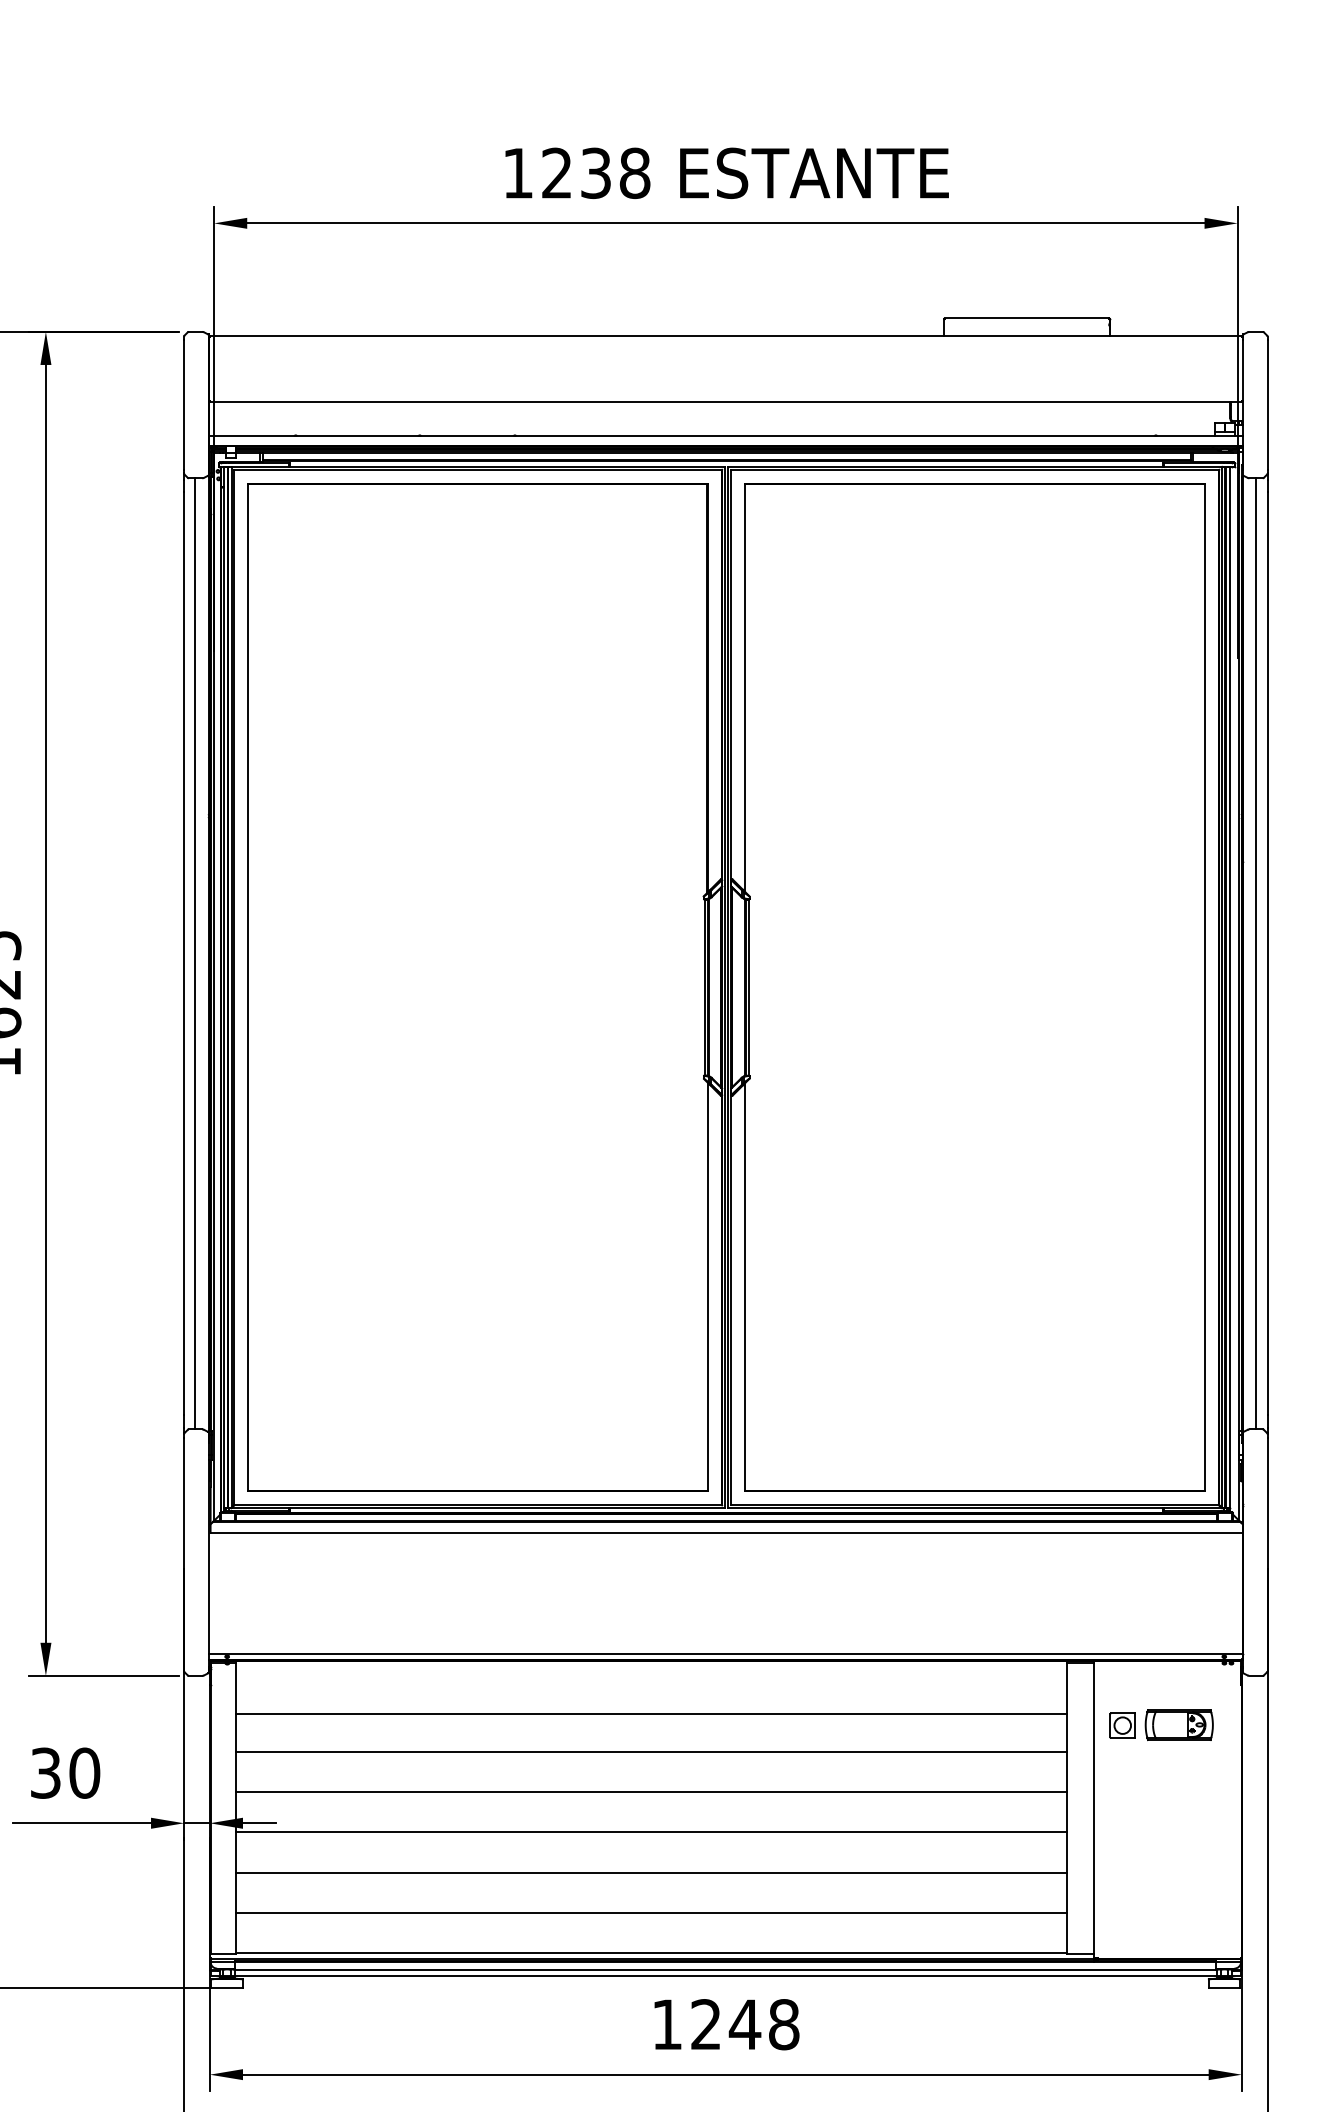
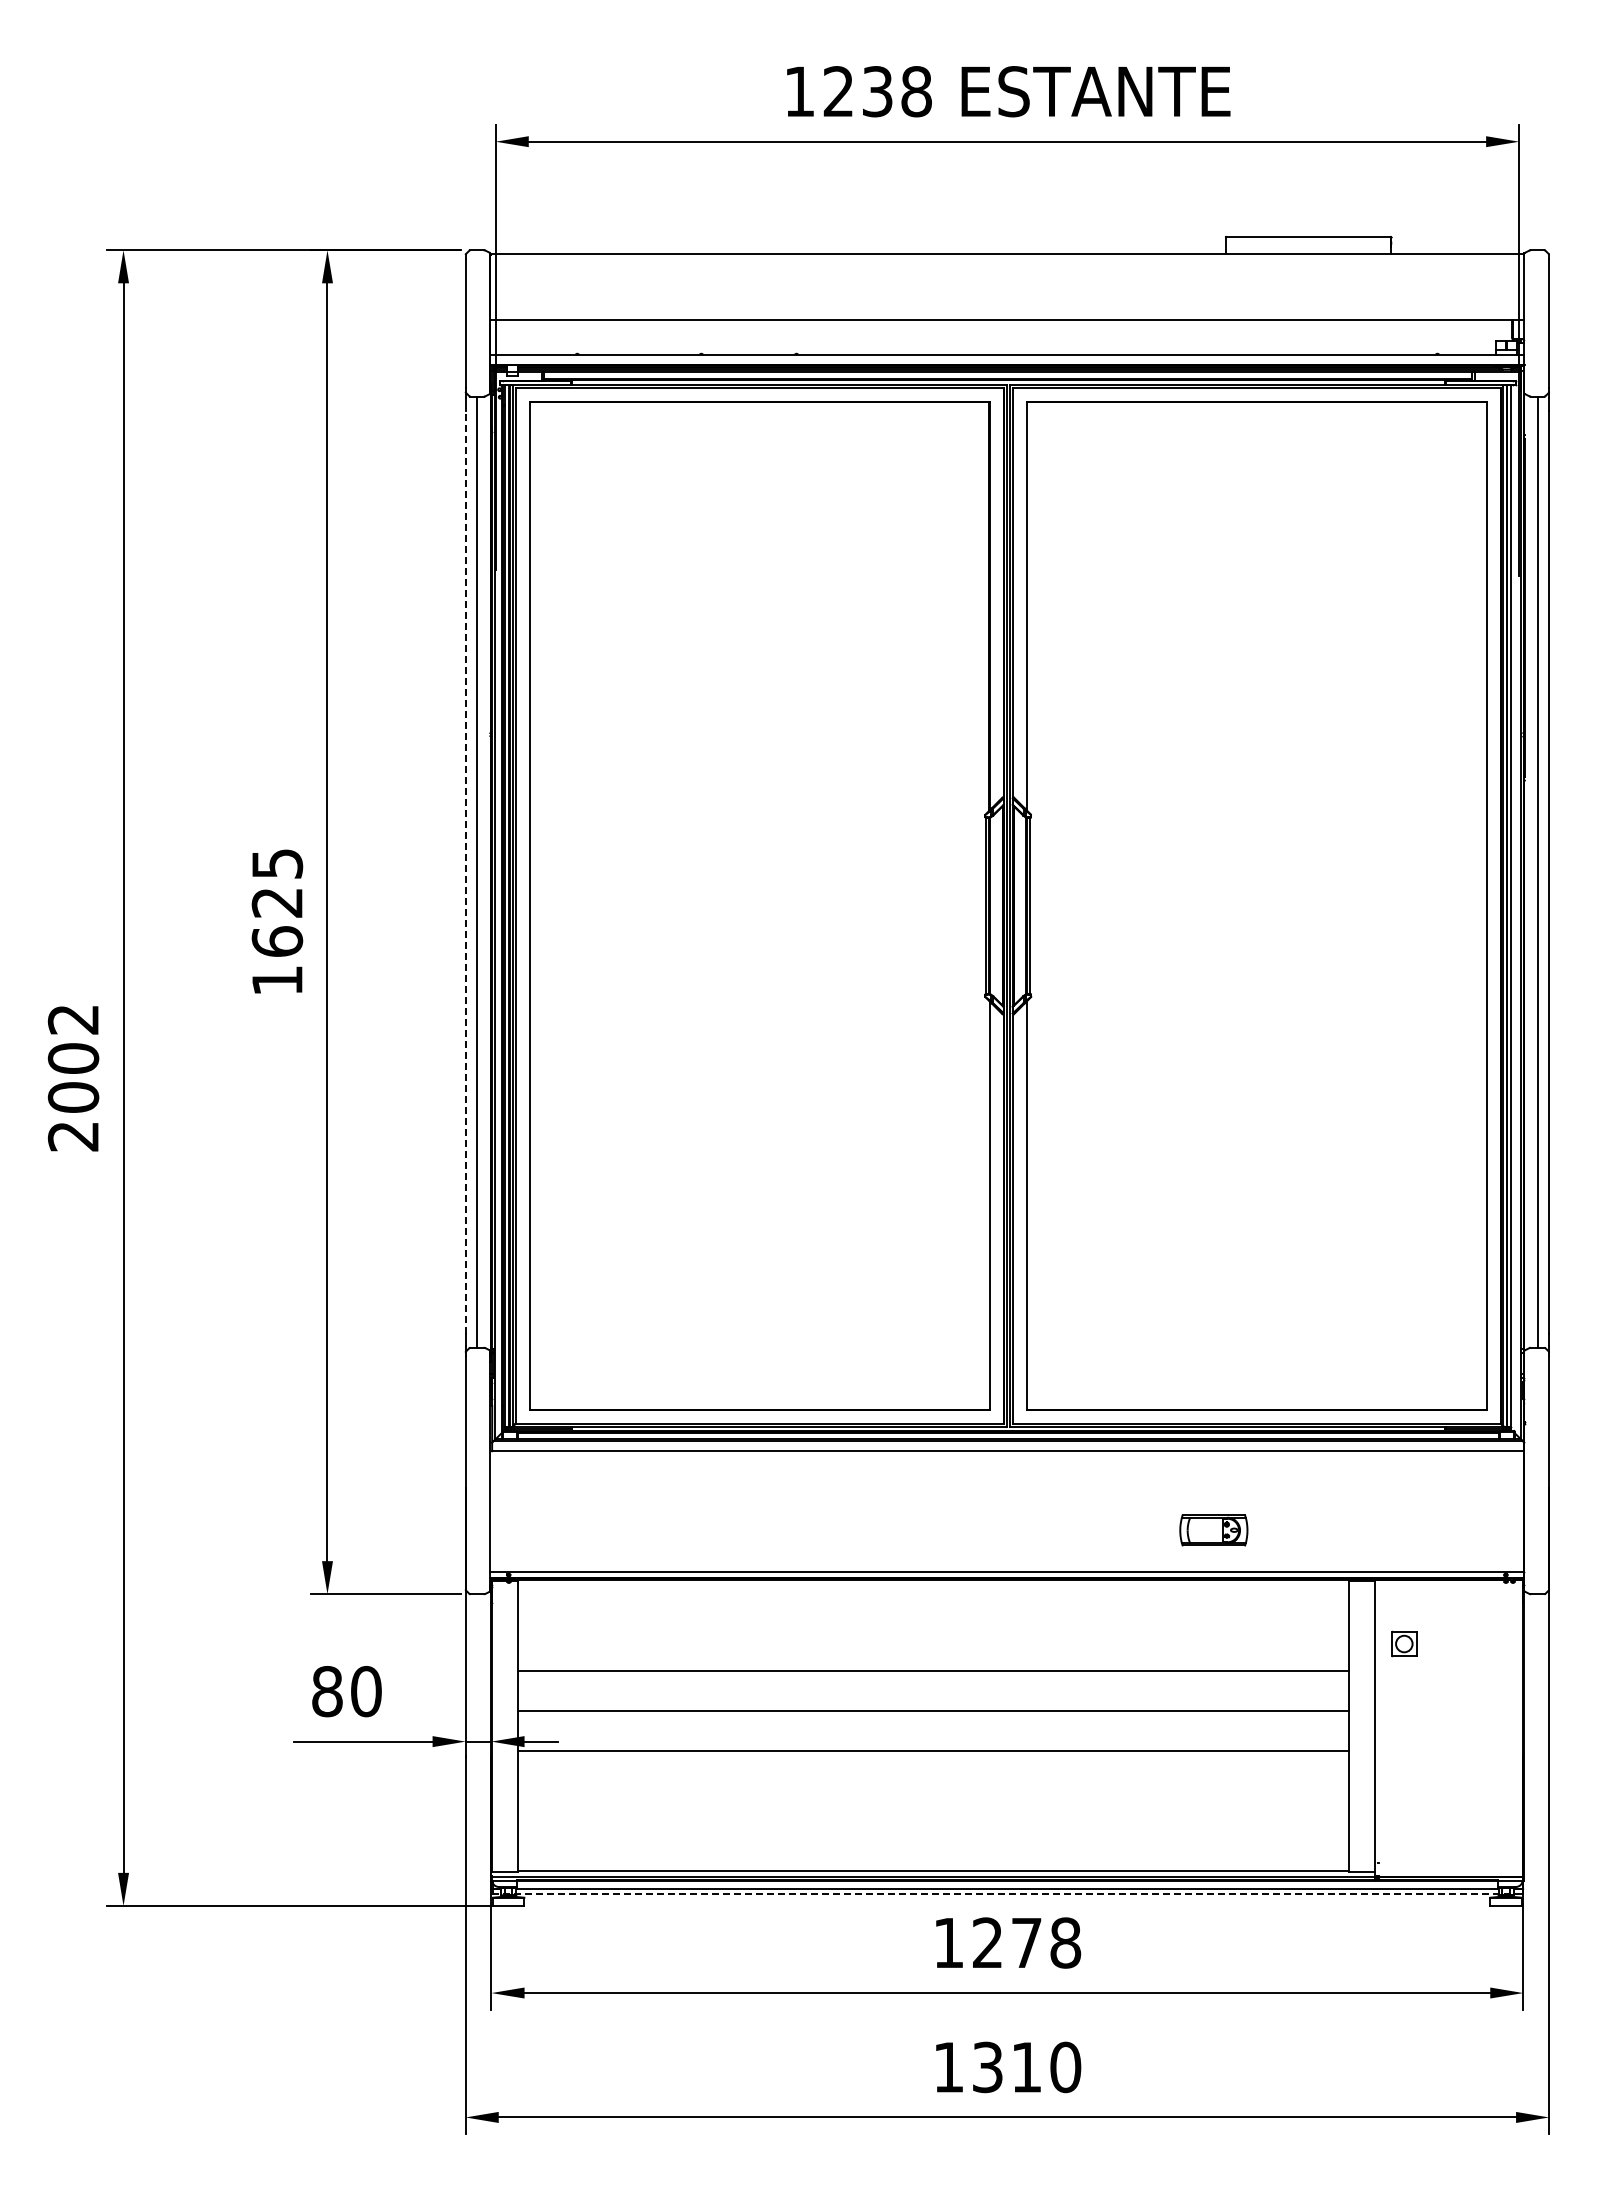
line: (183, 954) -> (465, 872), solid -> dashed
line: (650, 1713) -> (932, 1631), removed
part: (1178, 1725) -> (1213, 1530), moved
text: (45, 1773) -> (327, 1691), 30 -> 80
line: (650, 1872) -> (932, 1790), removed
line: (650, 1913) -> (932, 1831), removed
line: (725, 1976) -> (1007, 1894), solid -> dashed
text: (744, 2024) -> (1026, 1942), 1248 -> 1278

